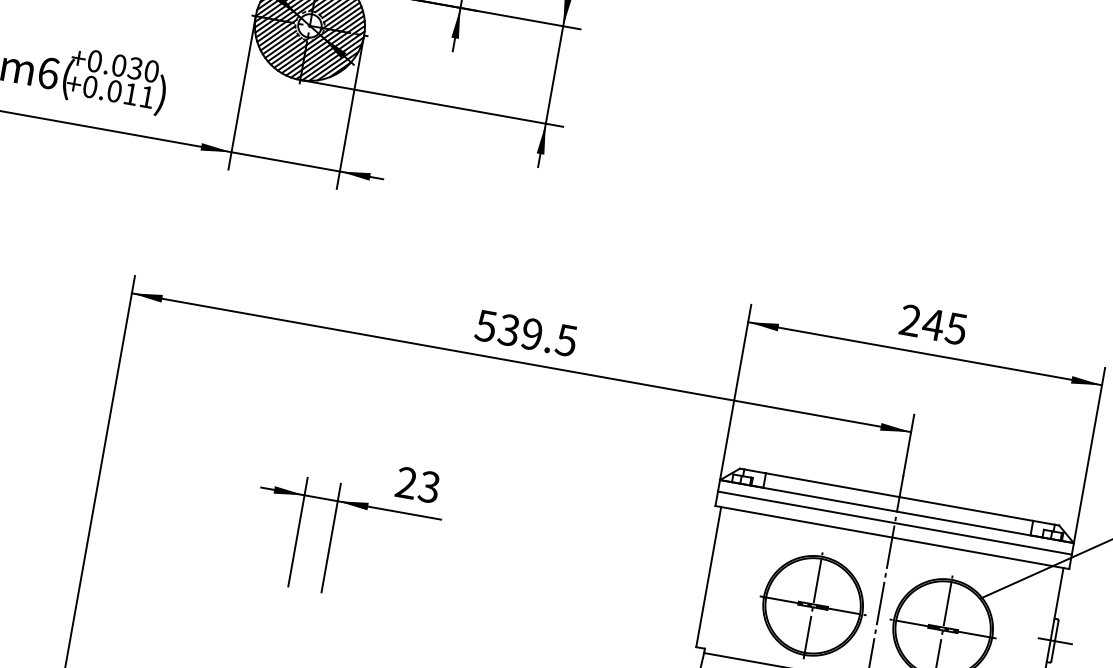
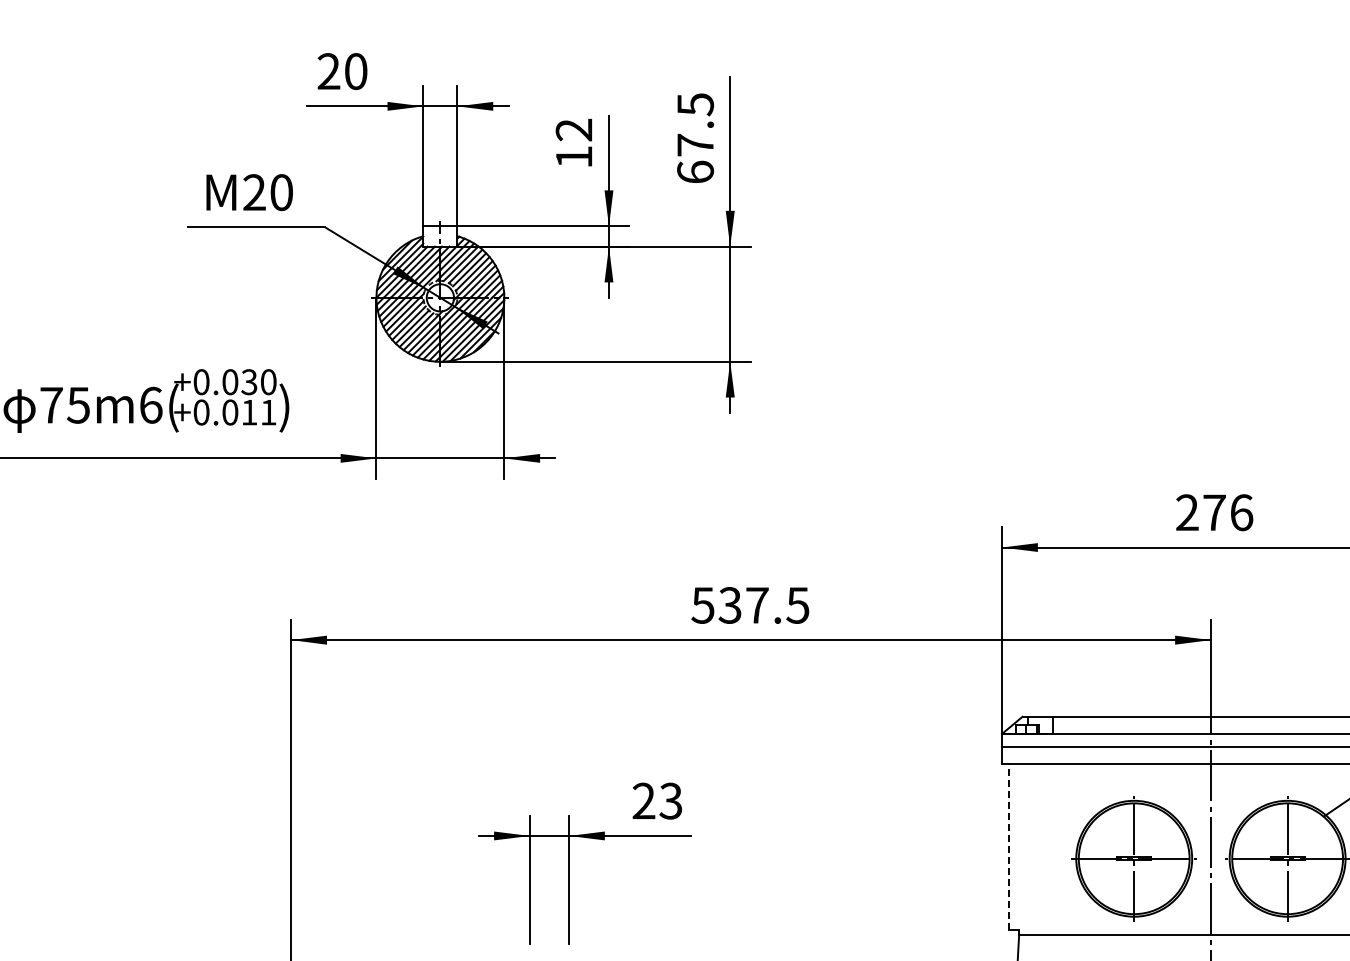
text: (944, 326) -> (1227, 512), 245 -> 276
text: (532, 334) -> (757, 605), 539.5 -> 537.5
line: (708, 577) -> (1008, 847), solid -> dashed

